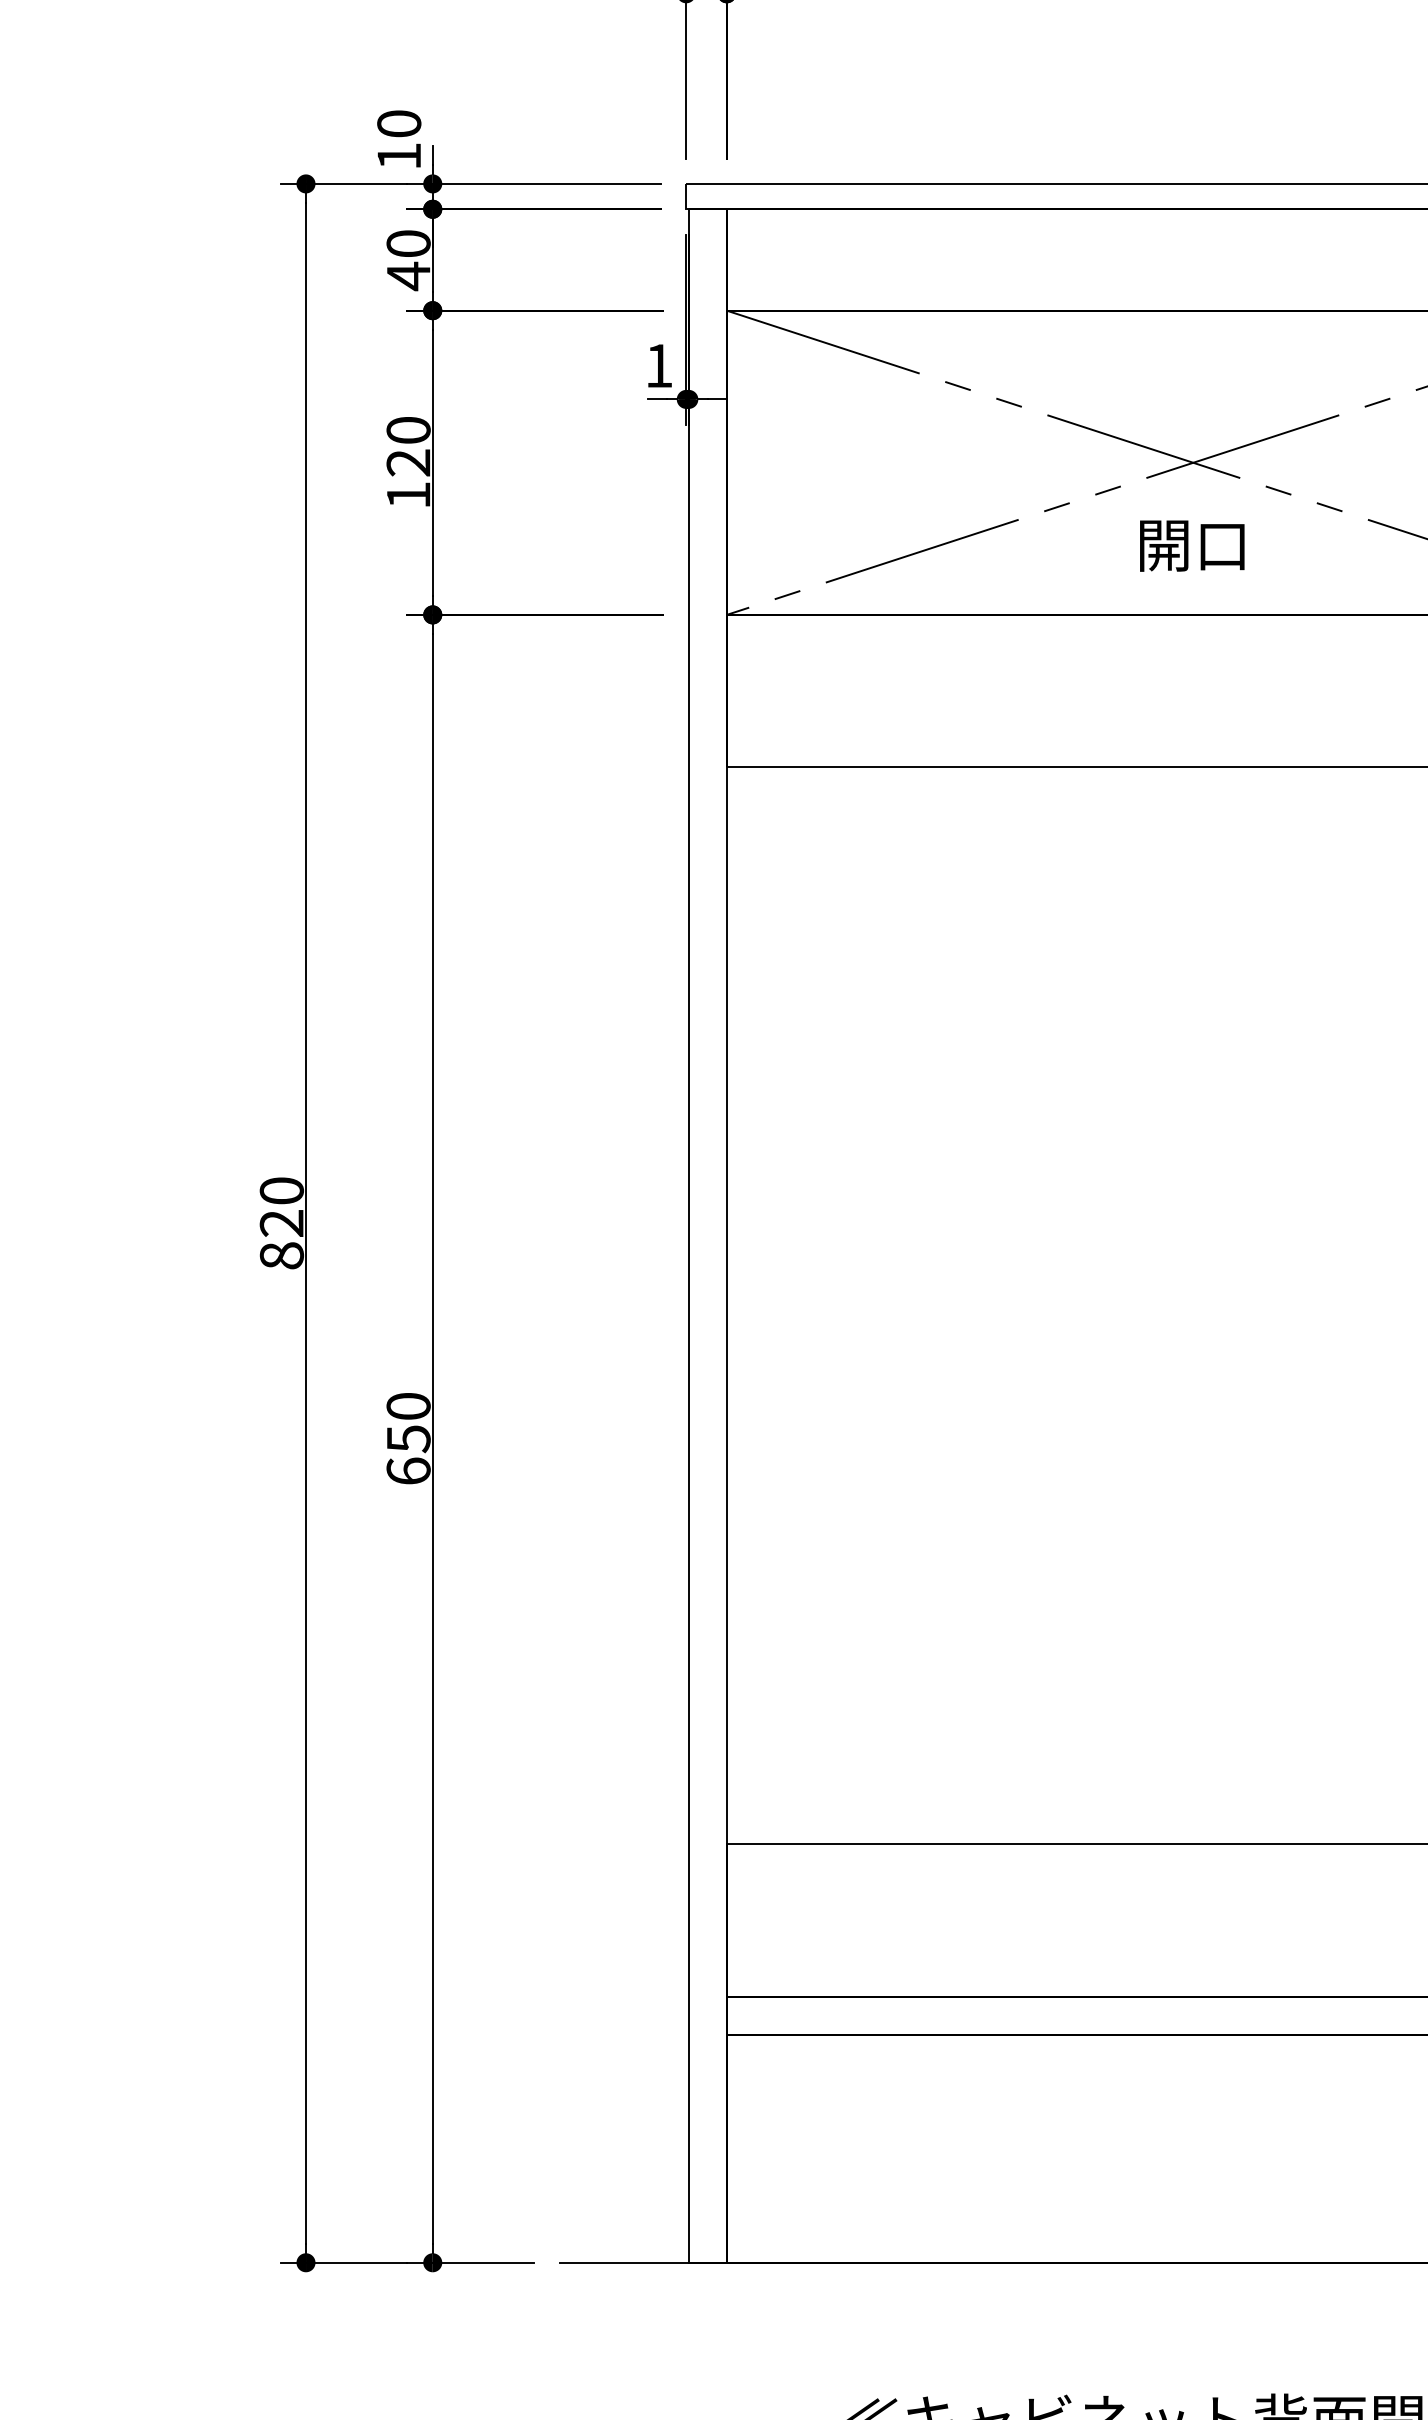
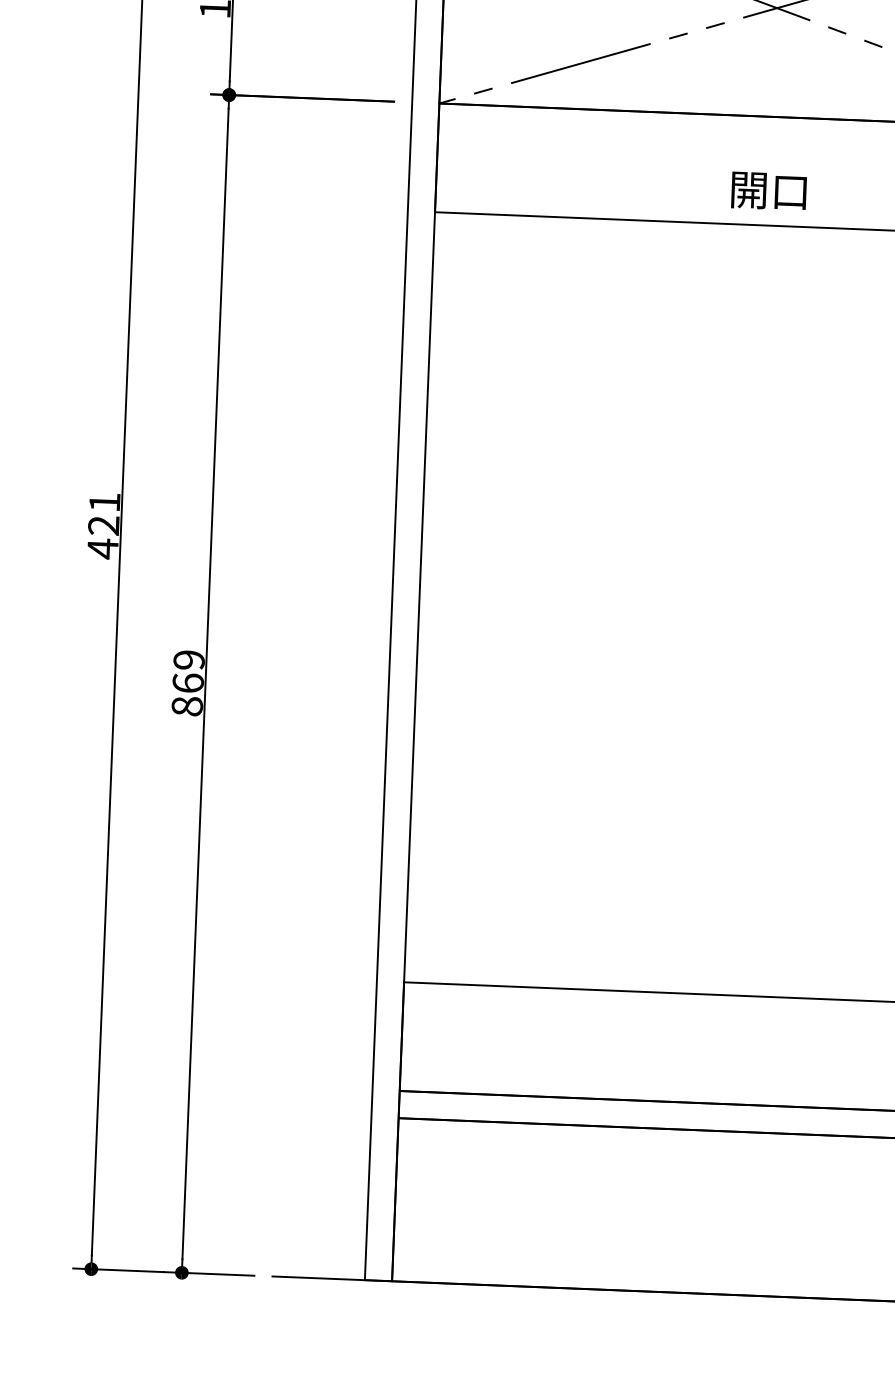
text: (1192, 545) -> (769, 190), moved
text: (281, 1223) -> (103, 525), 820 -> 421
text: (408, 1438) -> (188, 683), 650 -> 869

